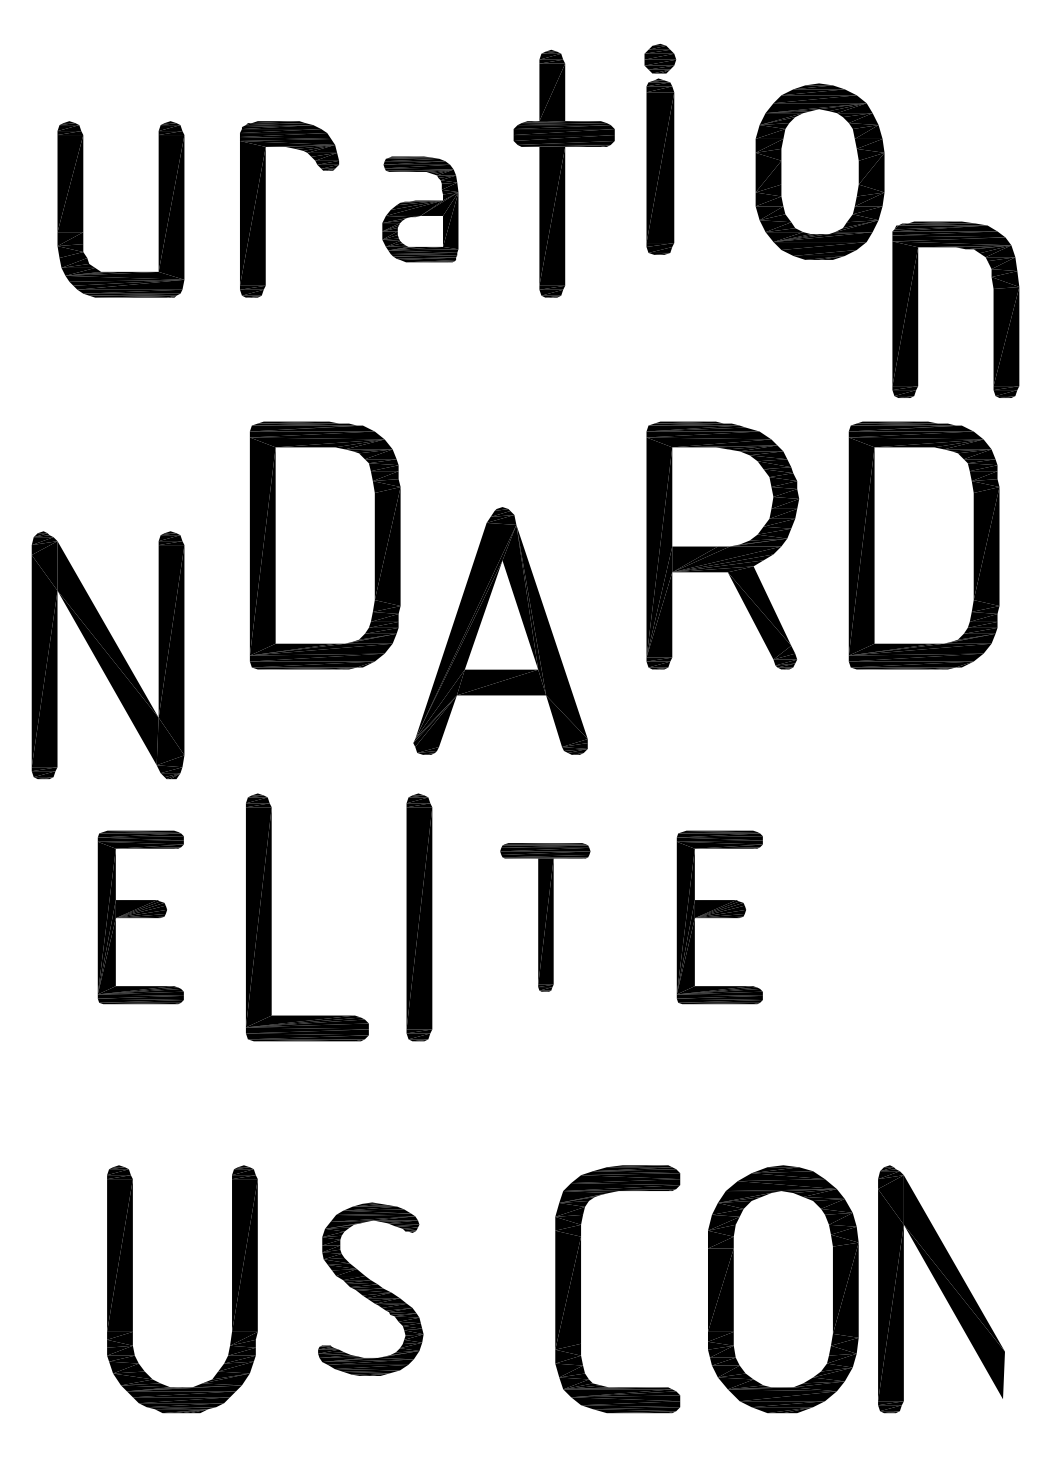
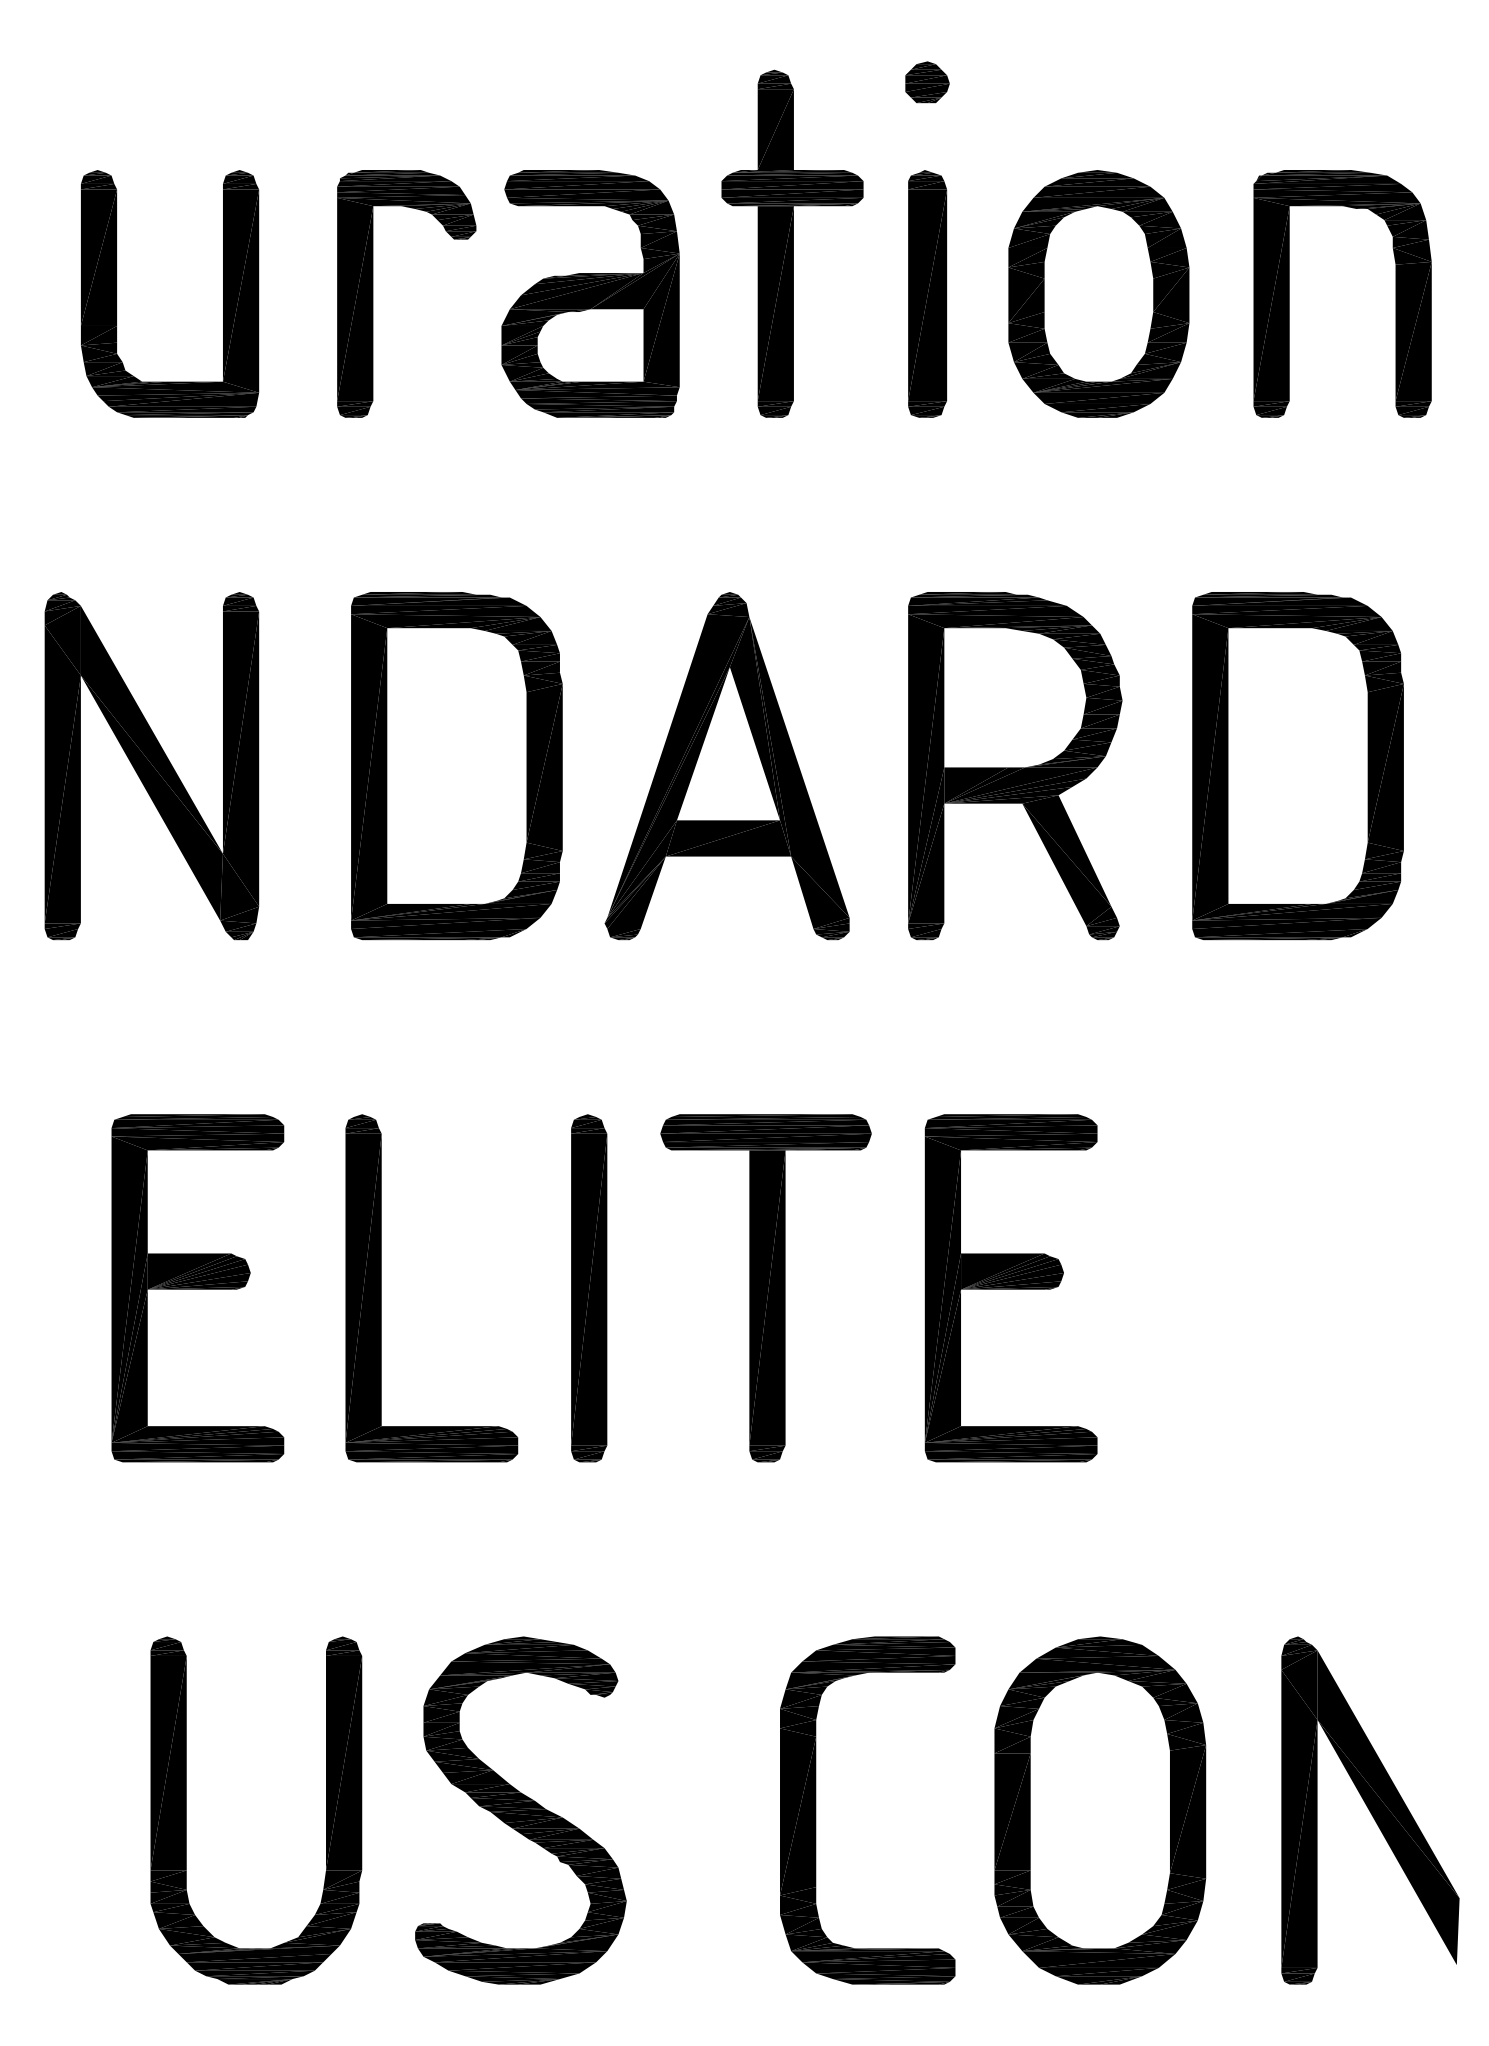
part: (660, 166) -> (927, 293), moved
part: (819, 171) -> (1098, 293), moved
part: (420, 209) -> (590, 293), size x1.67
part: (918, 309) -> (1289, 293), moved
part: (500, 631) -> (726, 766), moved
part: (107, 655) -> (151, 766), moved
part: (140, 917) -> (197, 1288), size x1.43
part: (544, 917) -> (765, 1288), size x1.67
part: (719, 917) -> (1010, 1288), size x1.43
part: (370, 1289) -> (520, 1810), size x1.43
part: (941, 1289) -> (1370, 1810), moved

